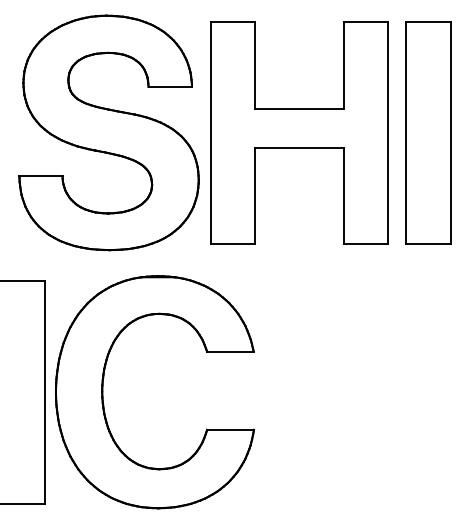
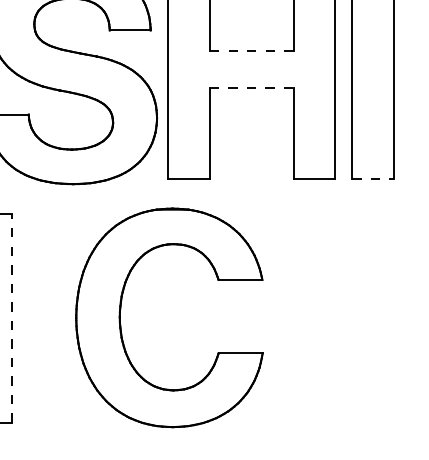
line: (298, 109) -> (250, 51), solid -> dashed
line: (299, 147) -> (251, 87), solid -> dashed
line: (429, 244) -> (374, 178), solid -> dashed
line: (45, 392) -> (12, 318), solid -> dashed
part: (103, 392) -> (121, 318), moved

